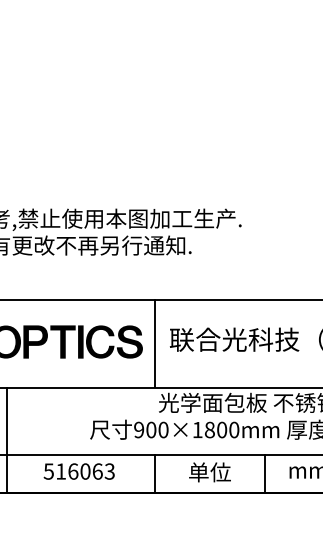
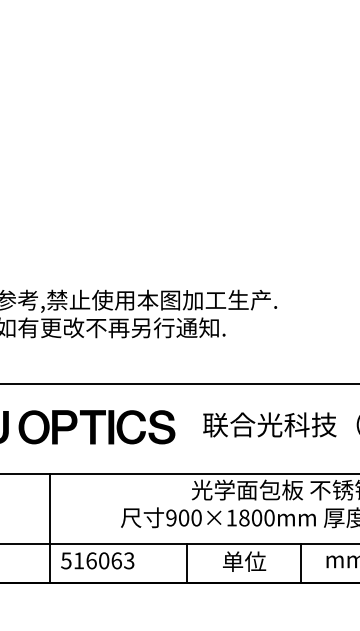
line: (154, 343) -> (187, 428), removed
line: (7, 440) -> (49, 528), moved
text: (79, 471) -> (97, 560), moved

